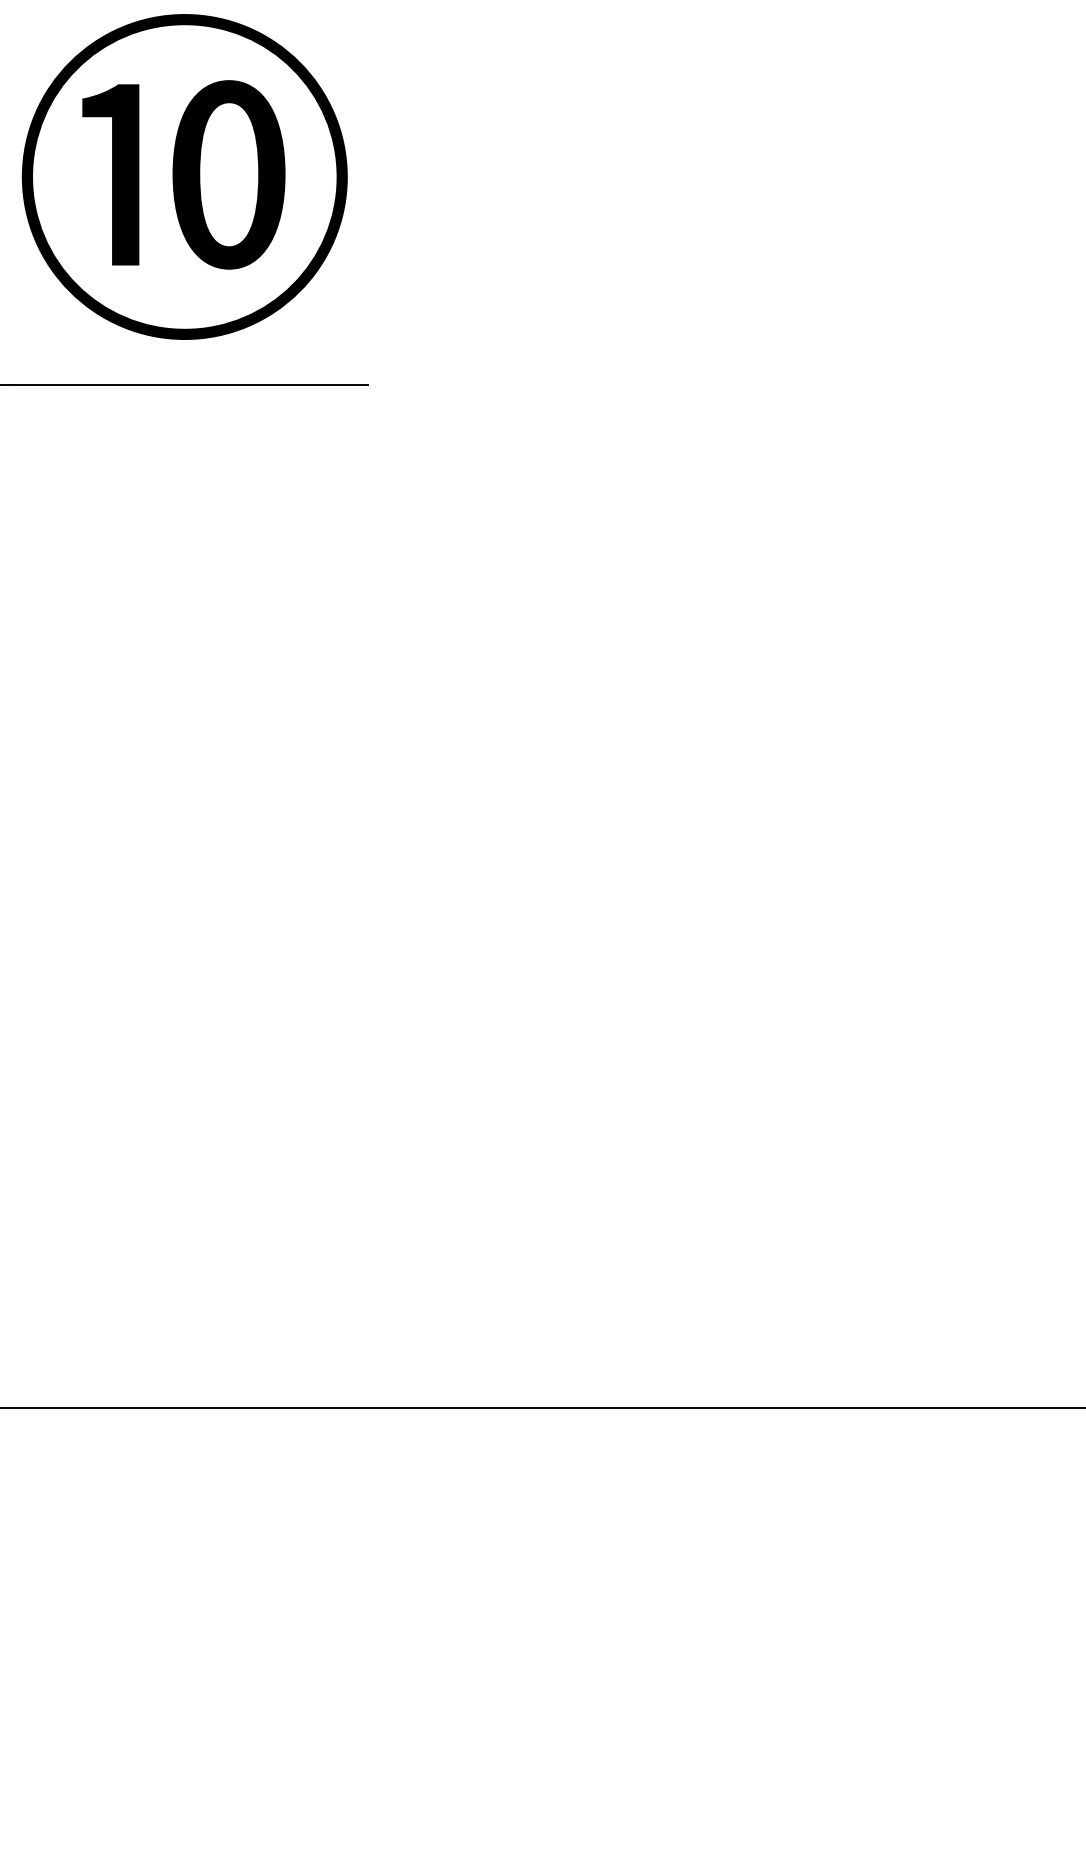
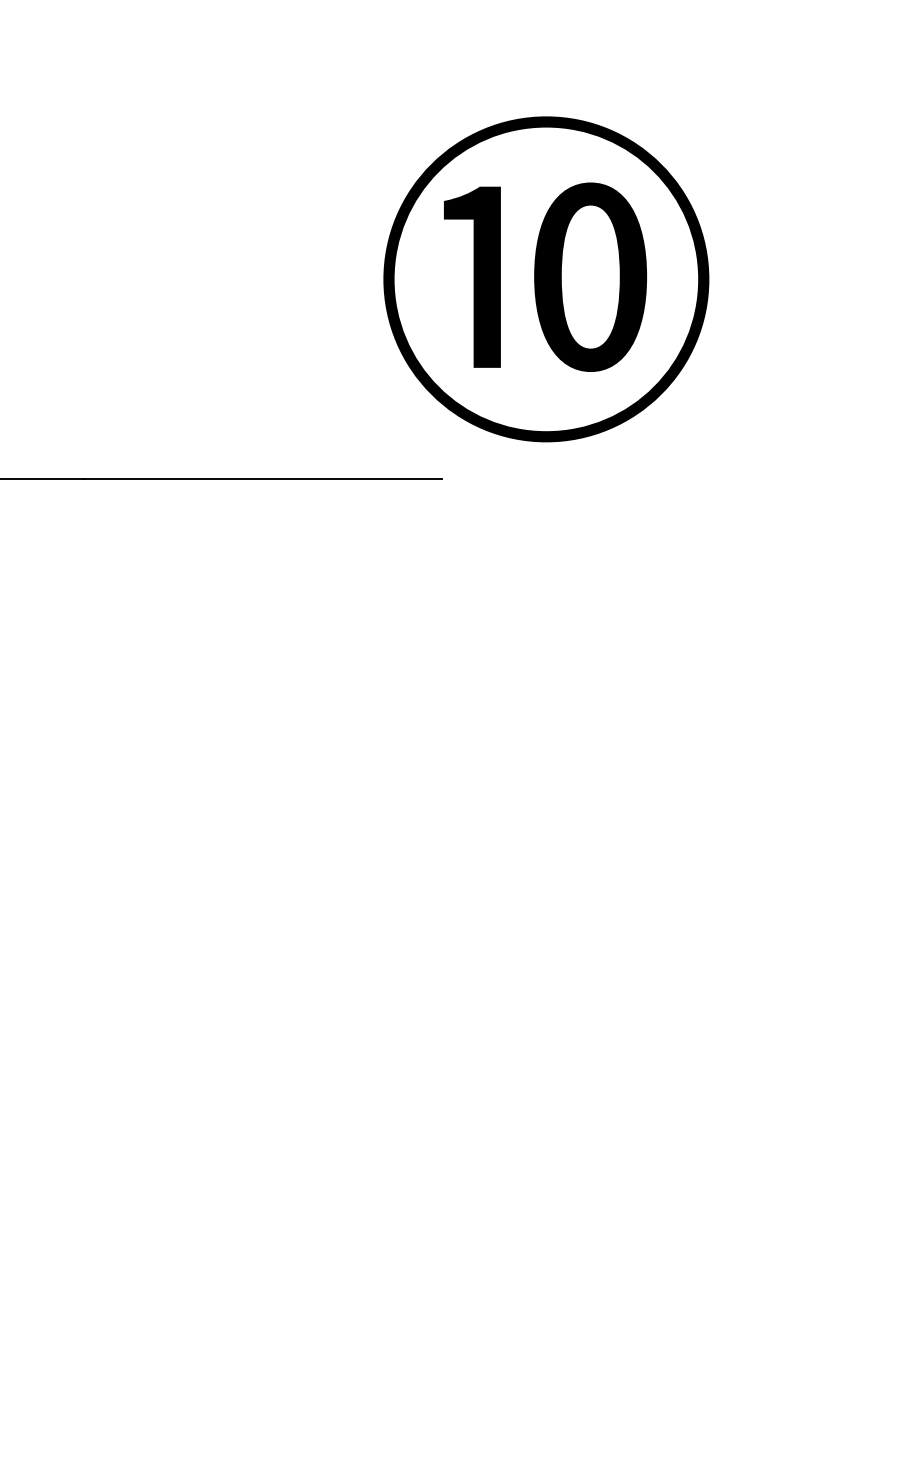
text: (184, 176) -> (546, 278), moved

